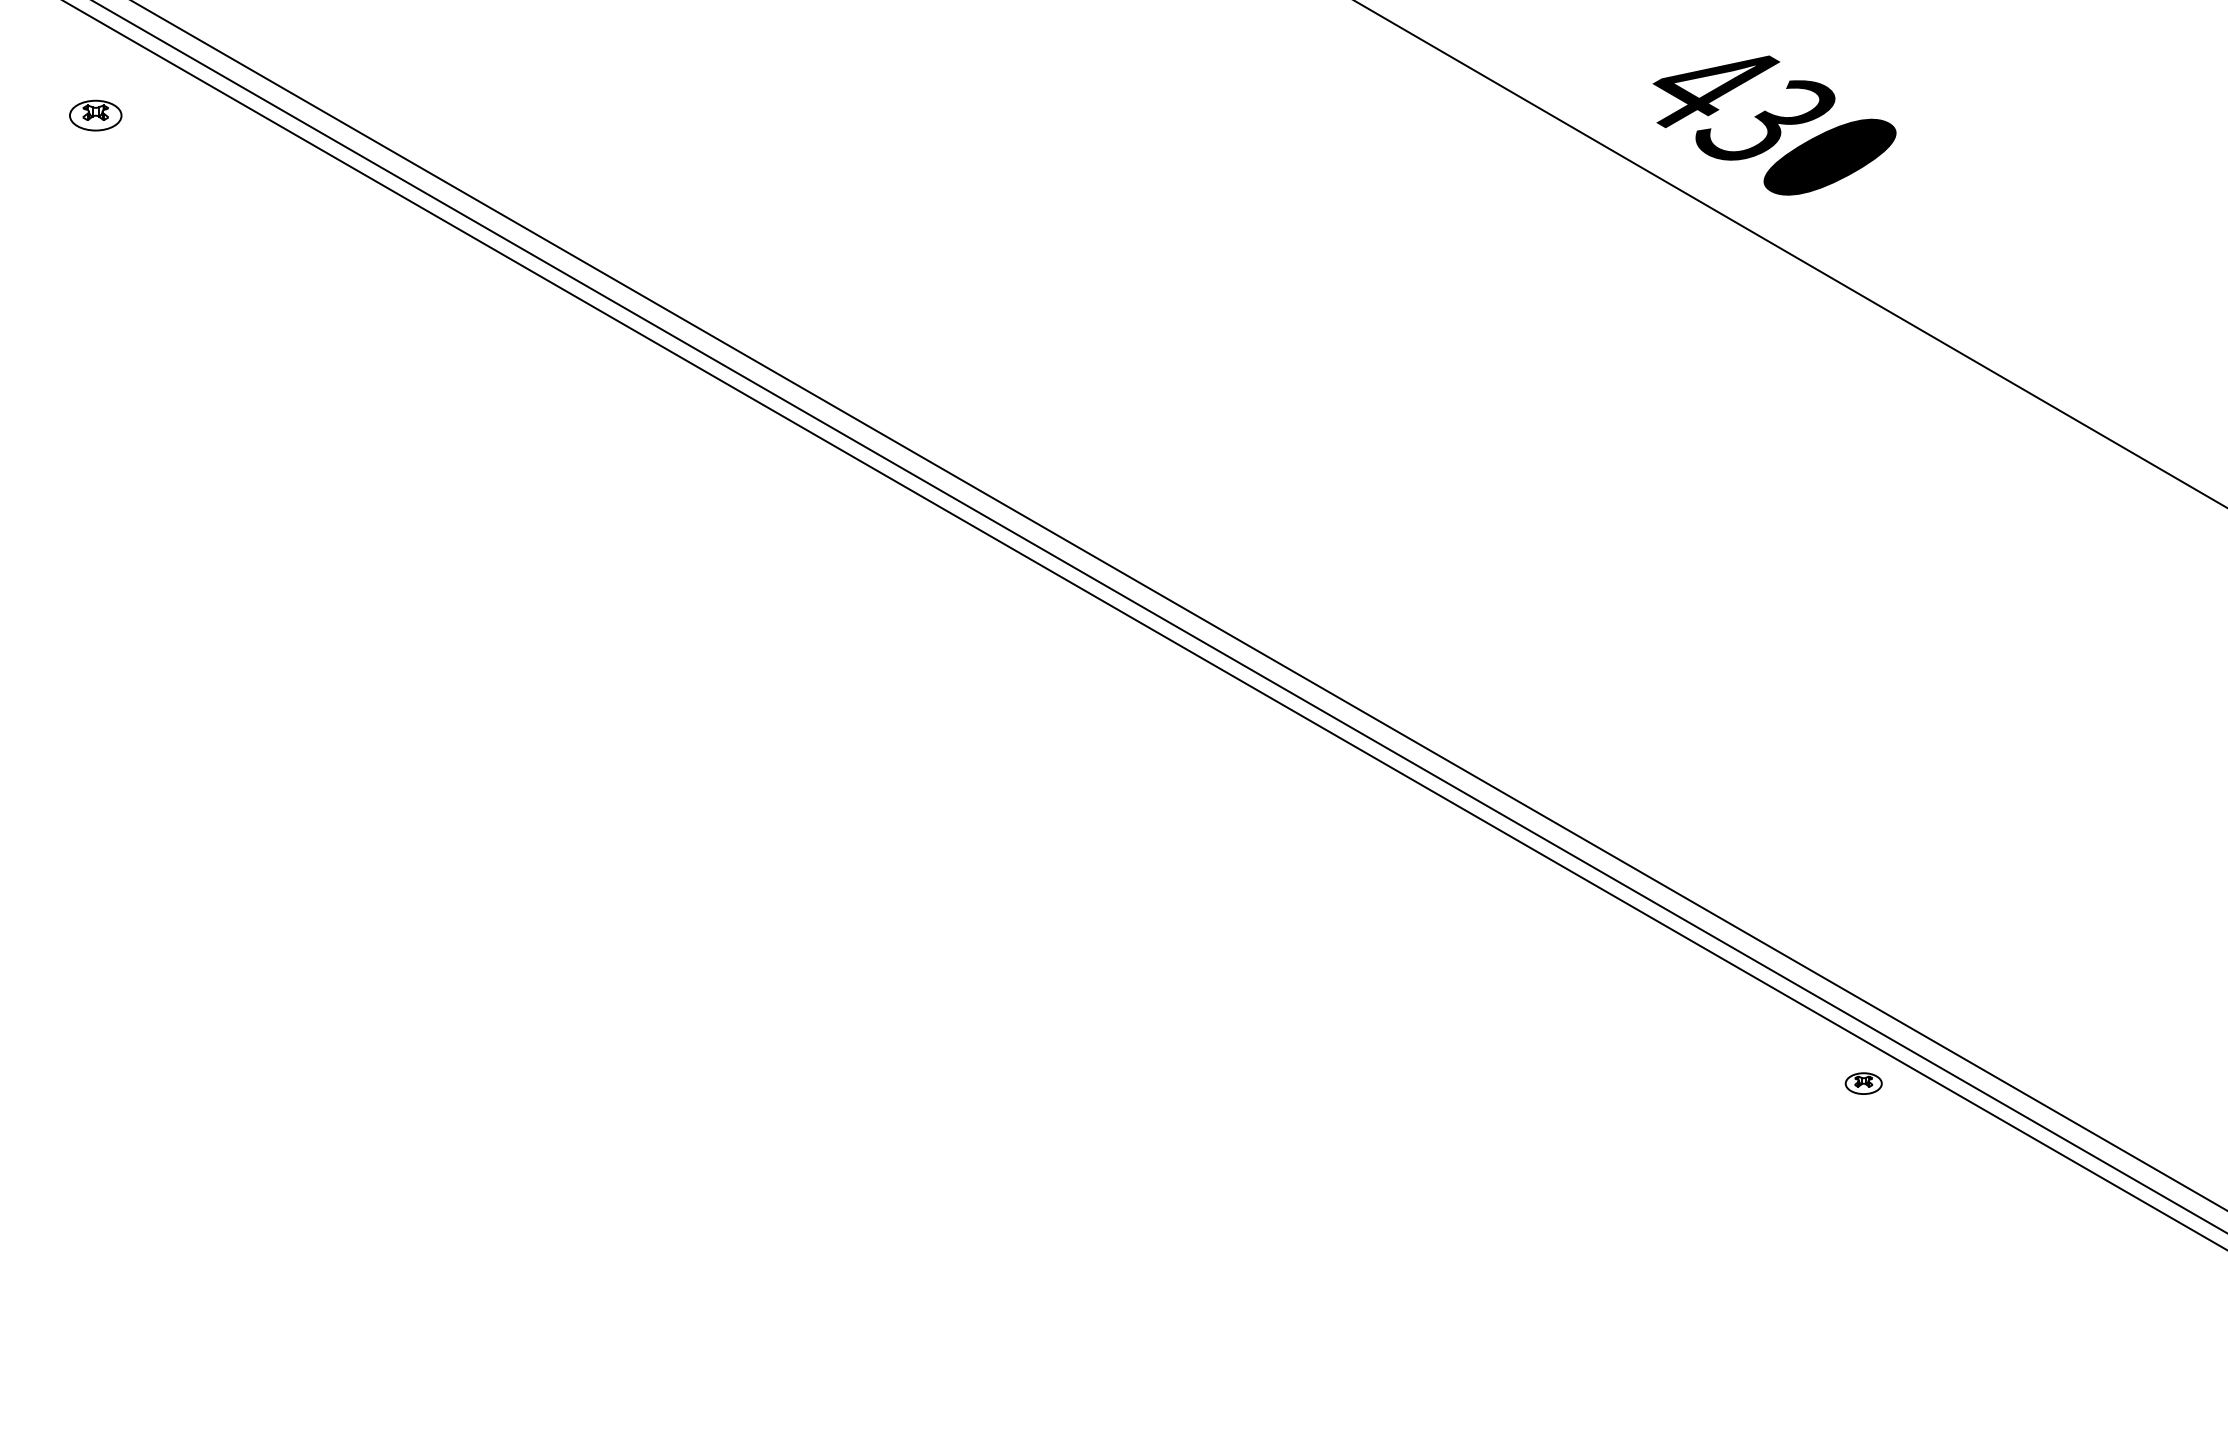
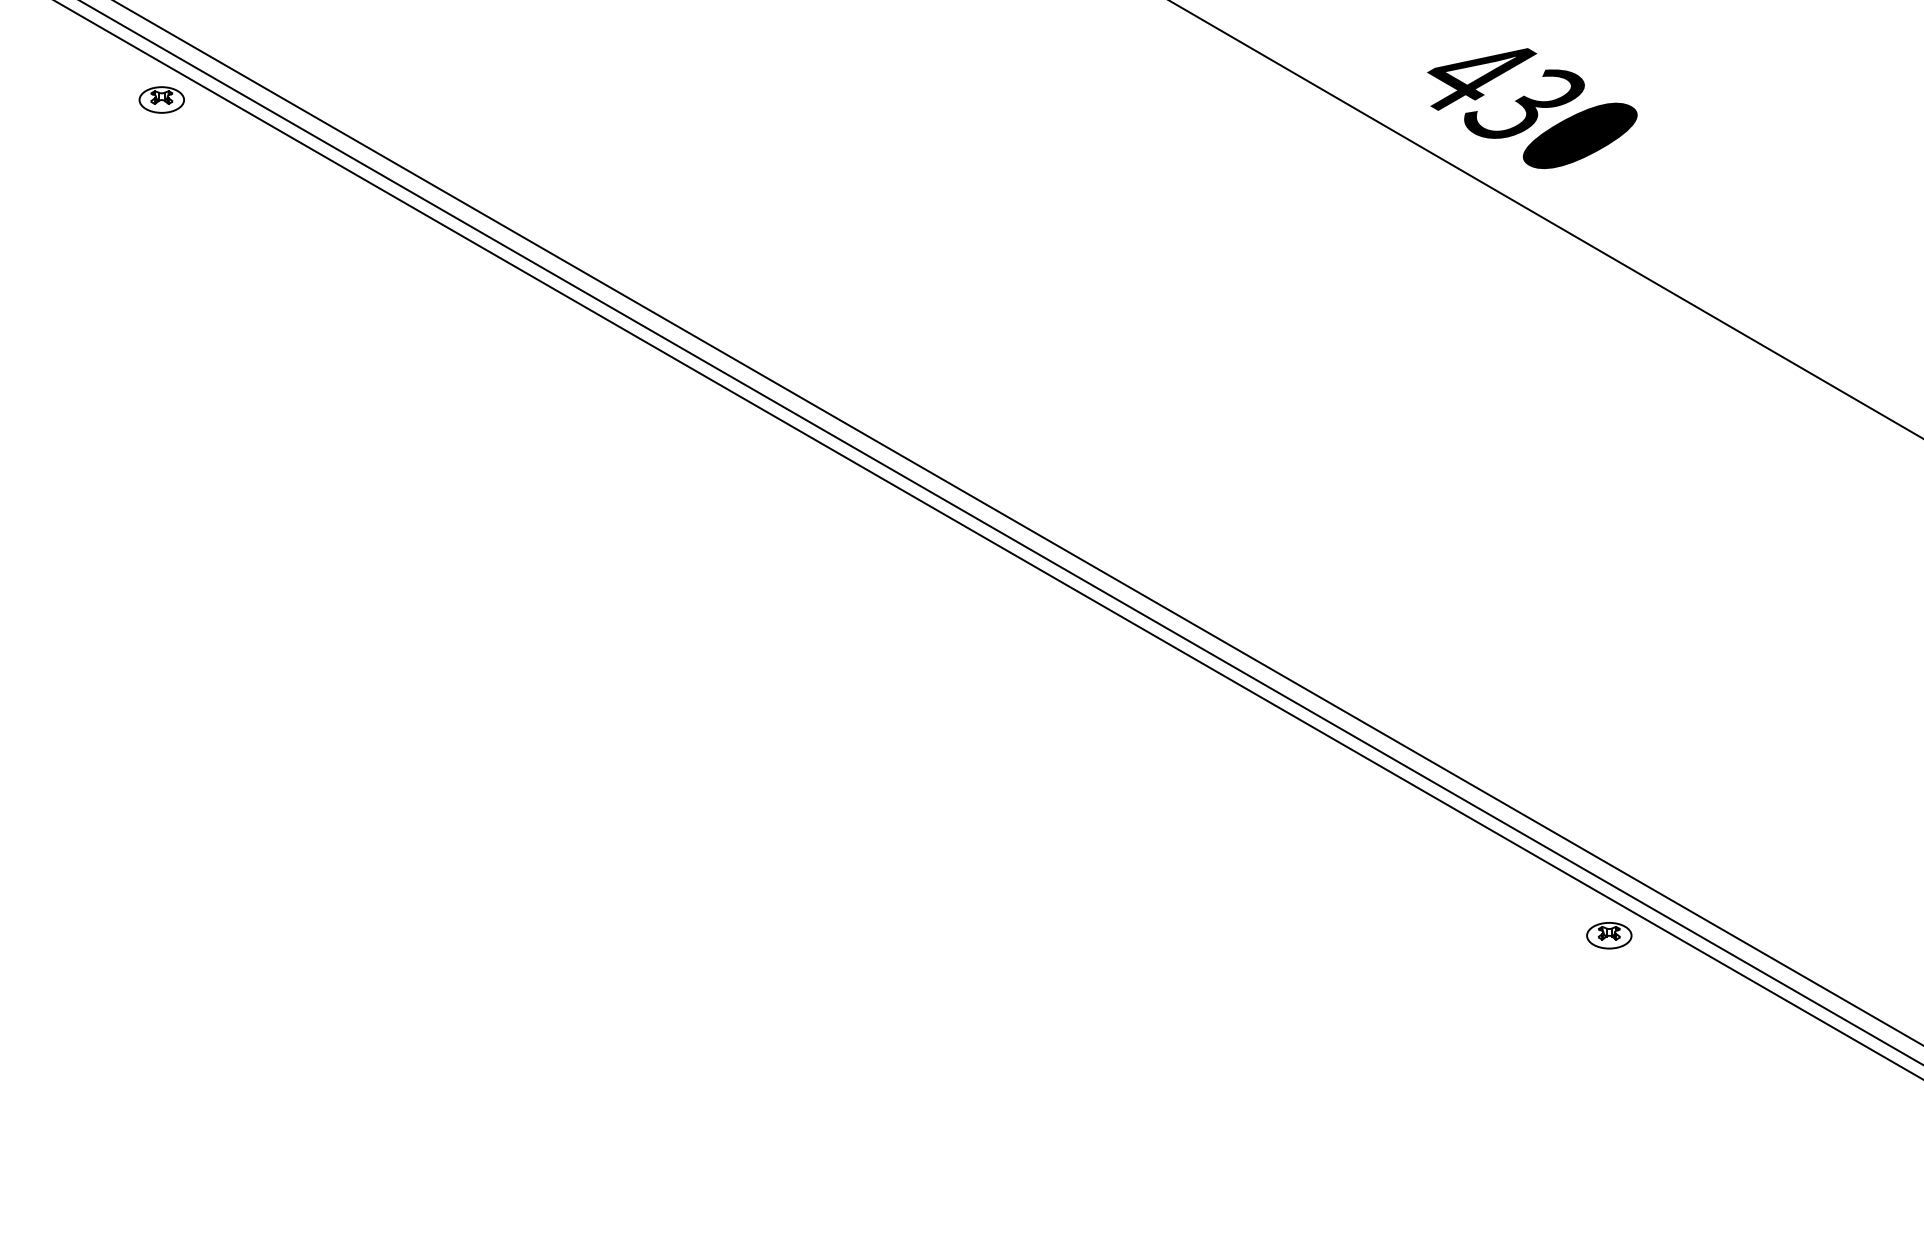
part: (95, 115) -> (161, 99), moved
part: (1863, 1083) -> (1609, 935), size x1.43

